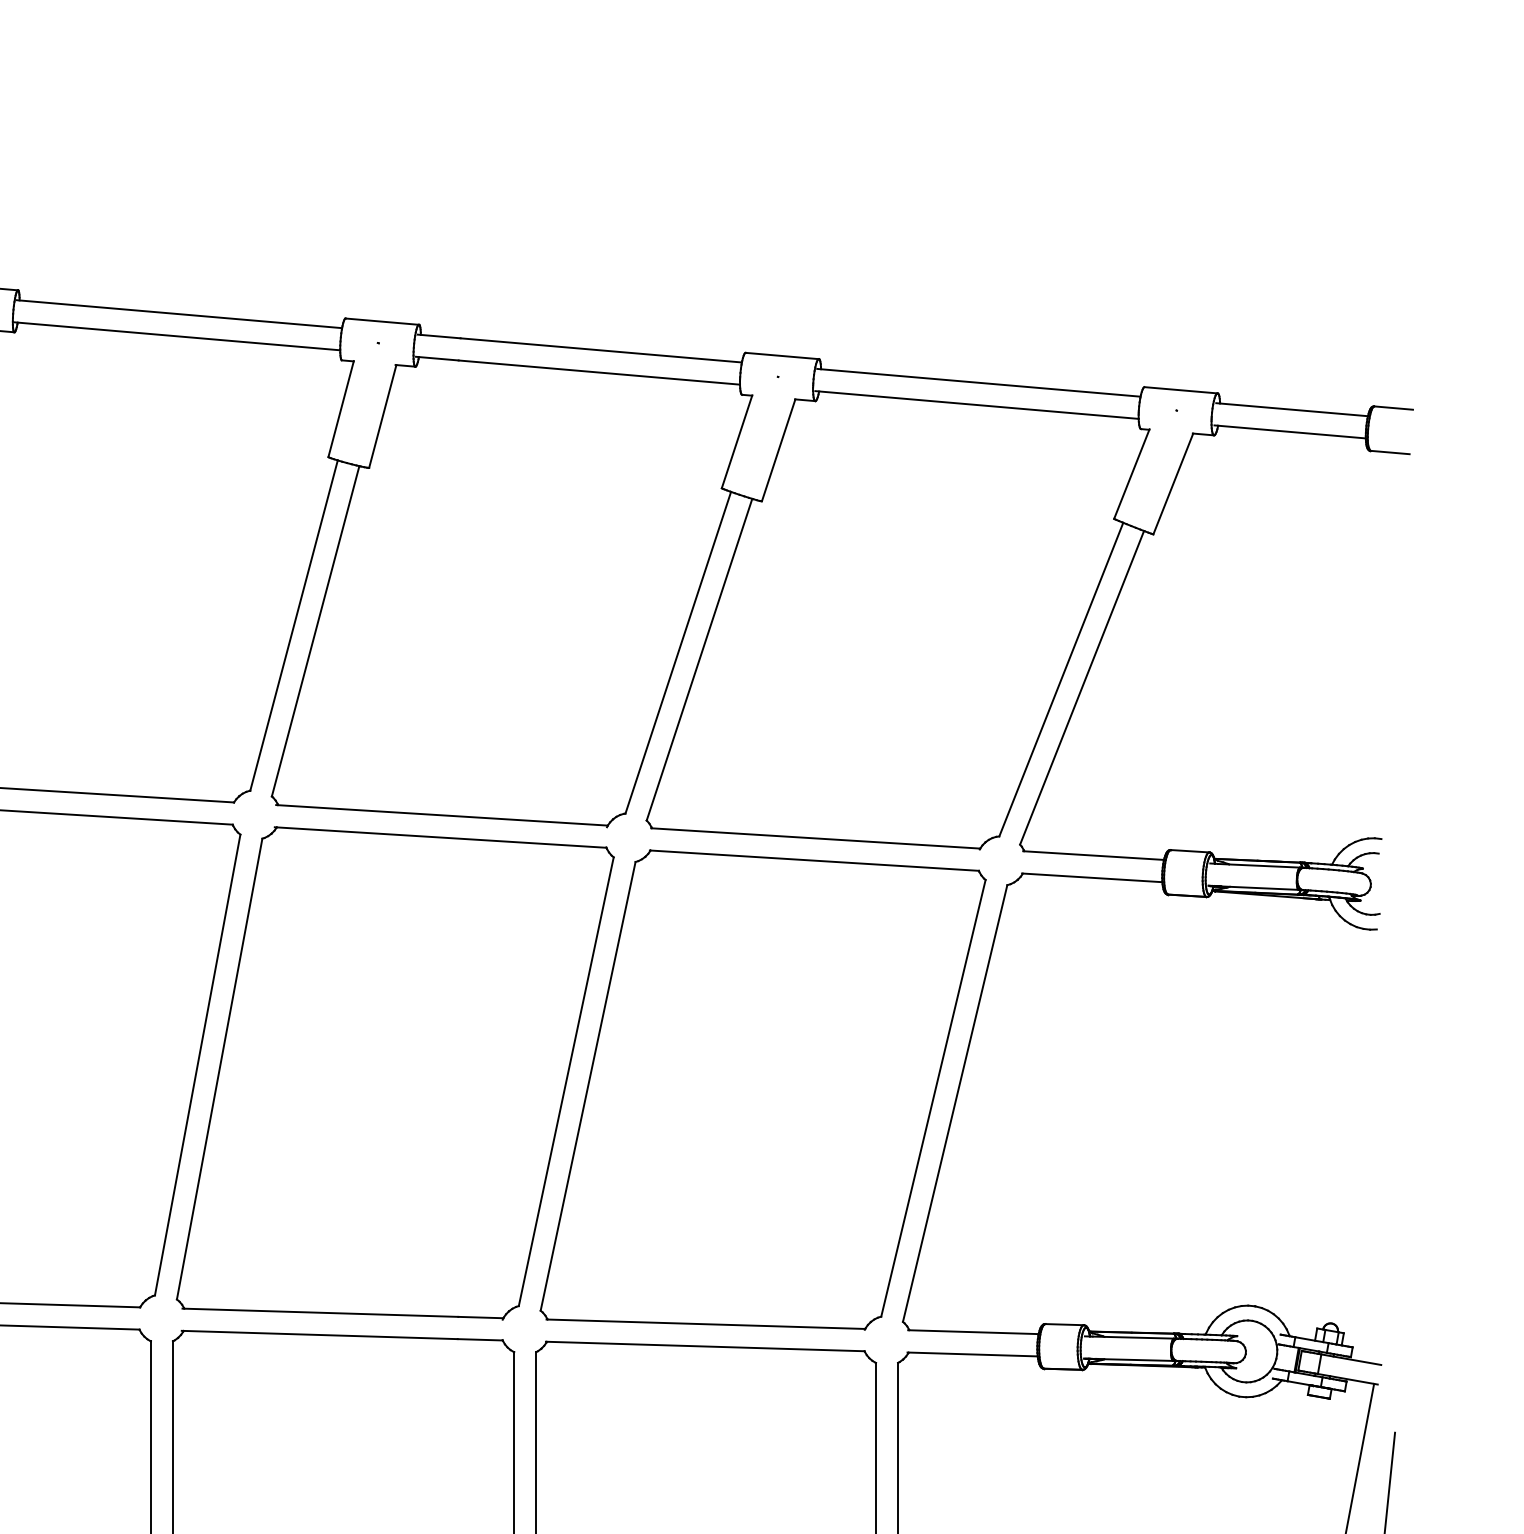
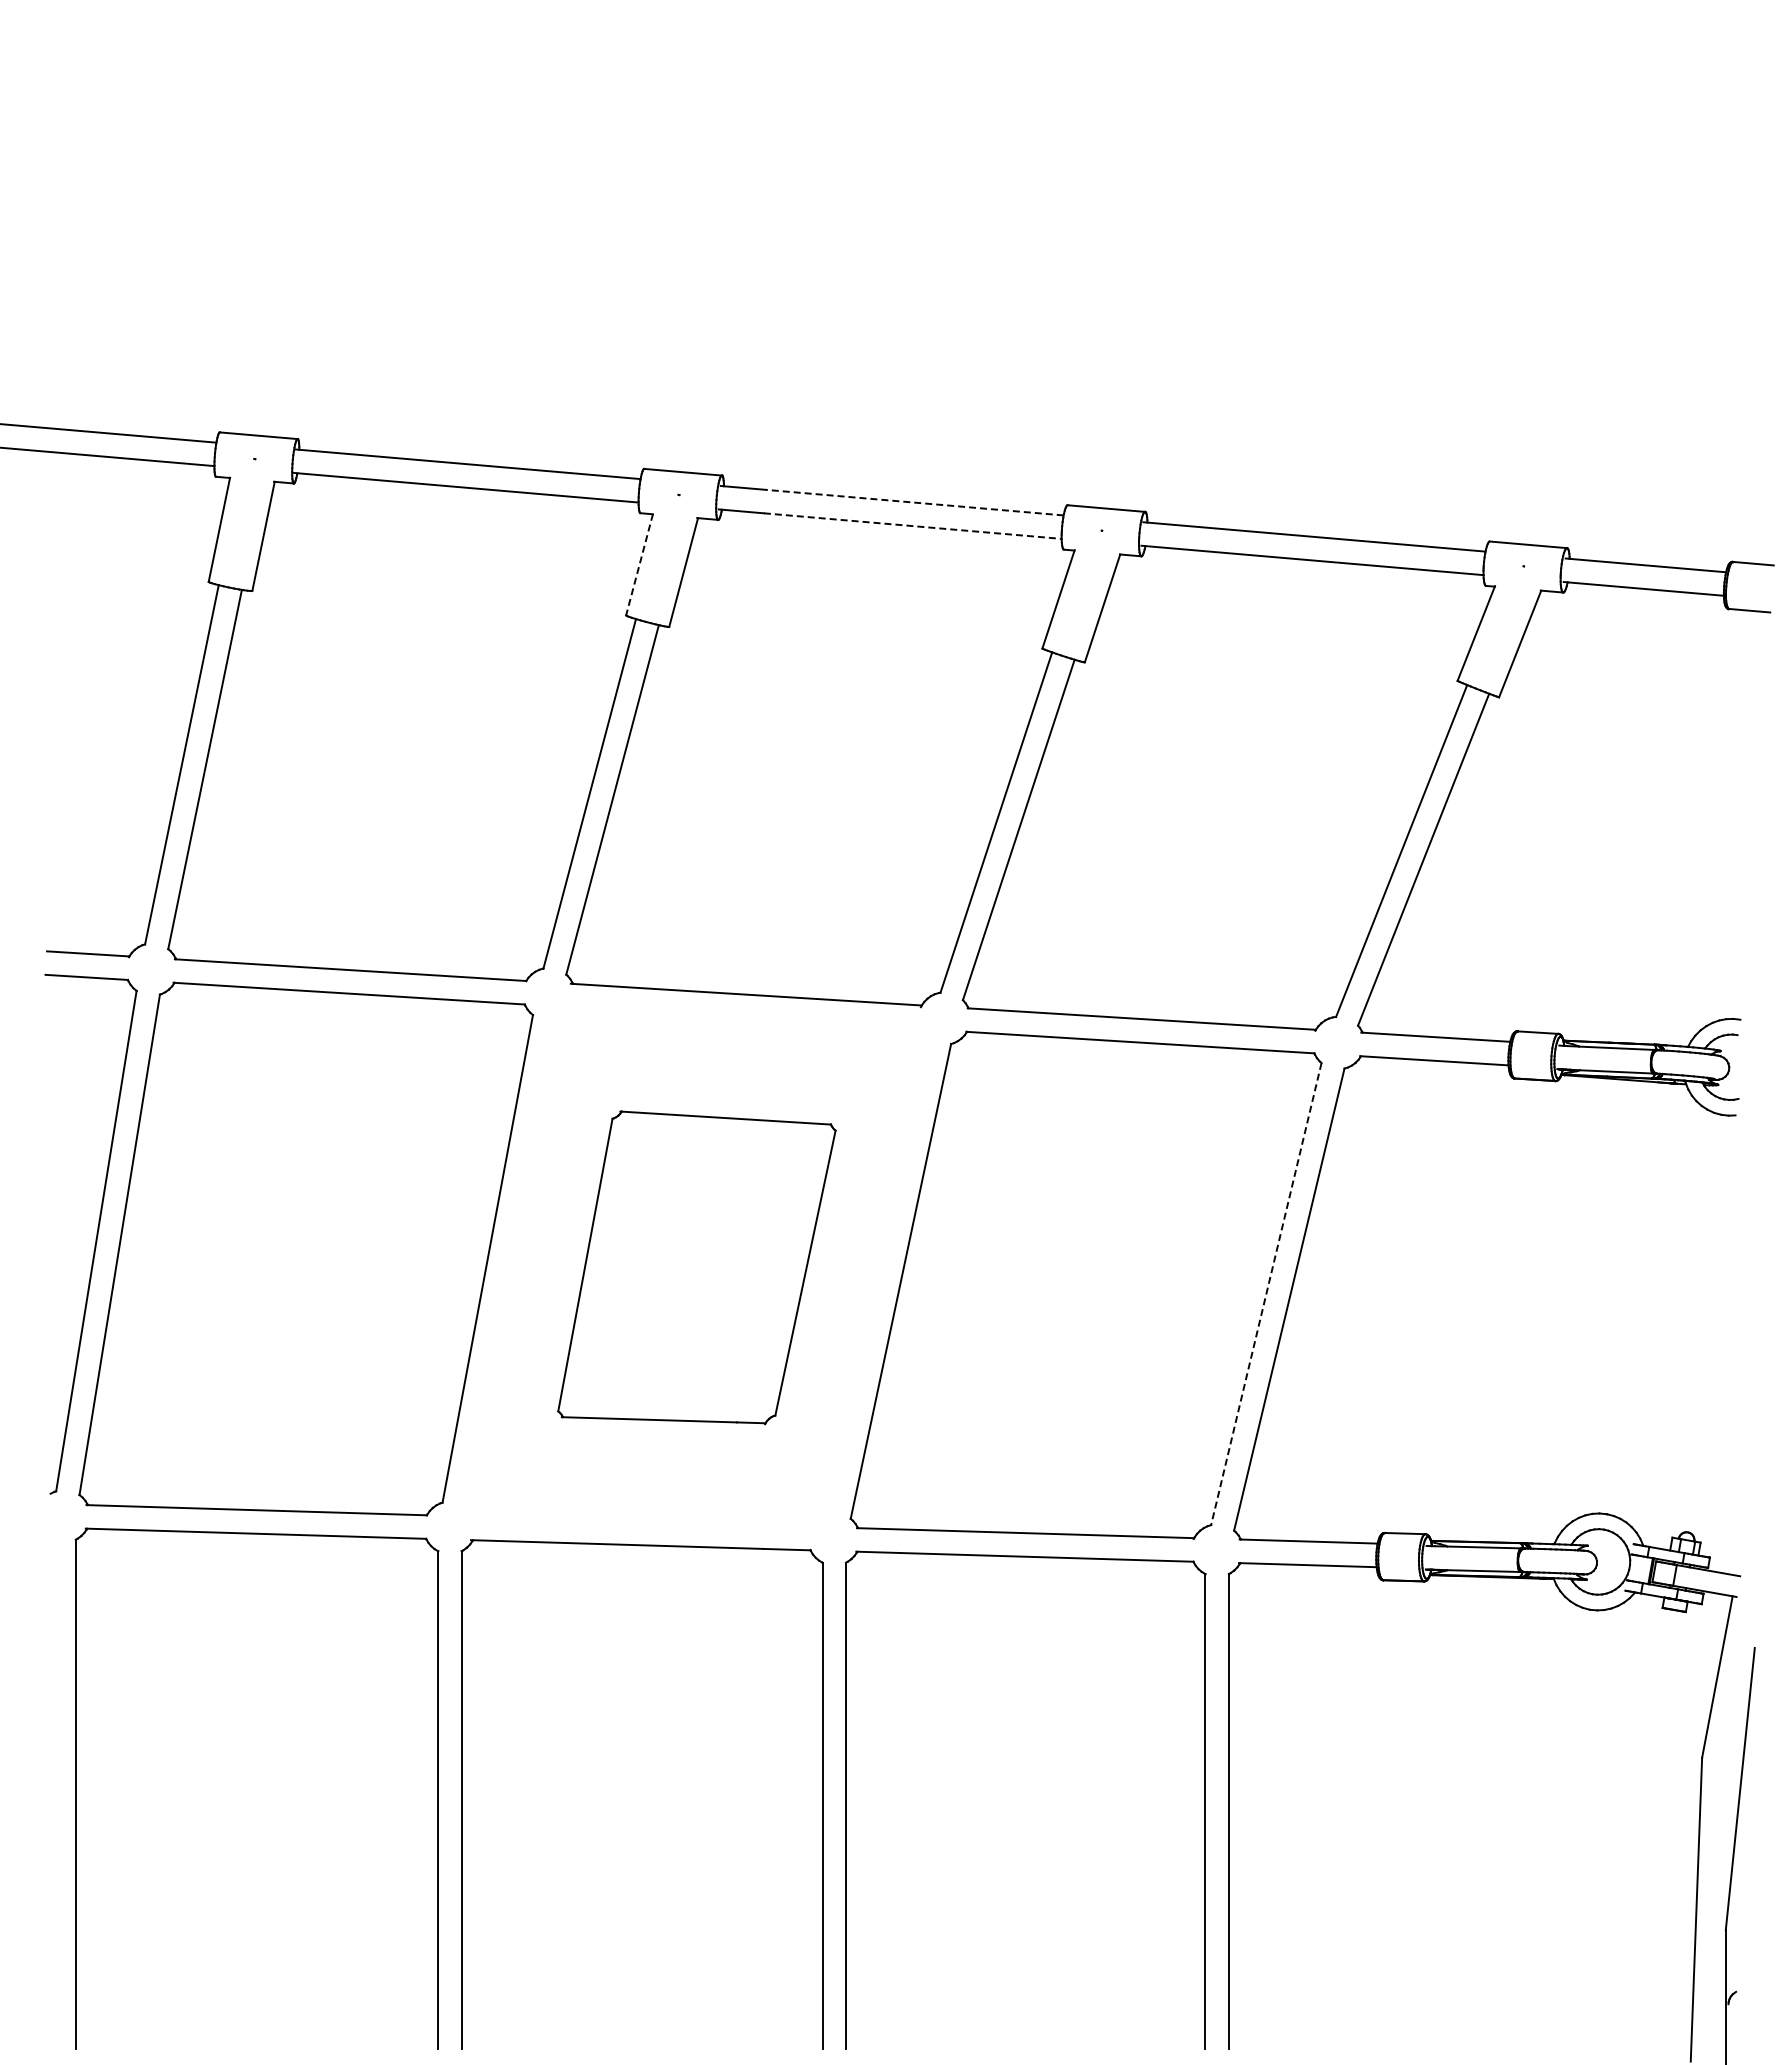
line: (600, 350) -> (914, 502), solid -> dashed
line: (600, 372) -> (913, 526), solid -> dashed
line: (341, 408) -> (639, 564), solid -> dashed
part: (394, 1073) -> (696, 1267), size x0.6
line: (933, 1098) -> (1266, 1294), solid -> dashed

